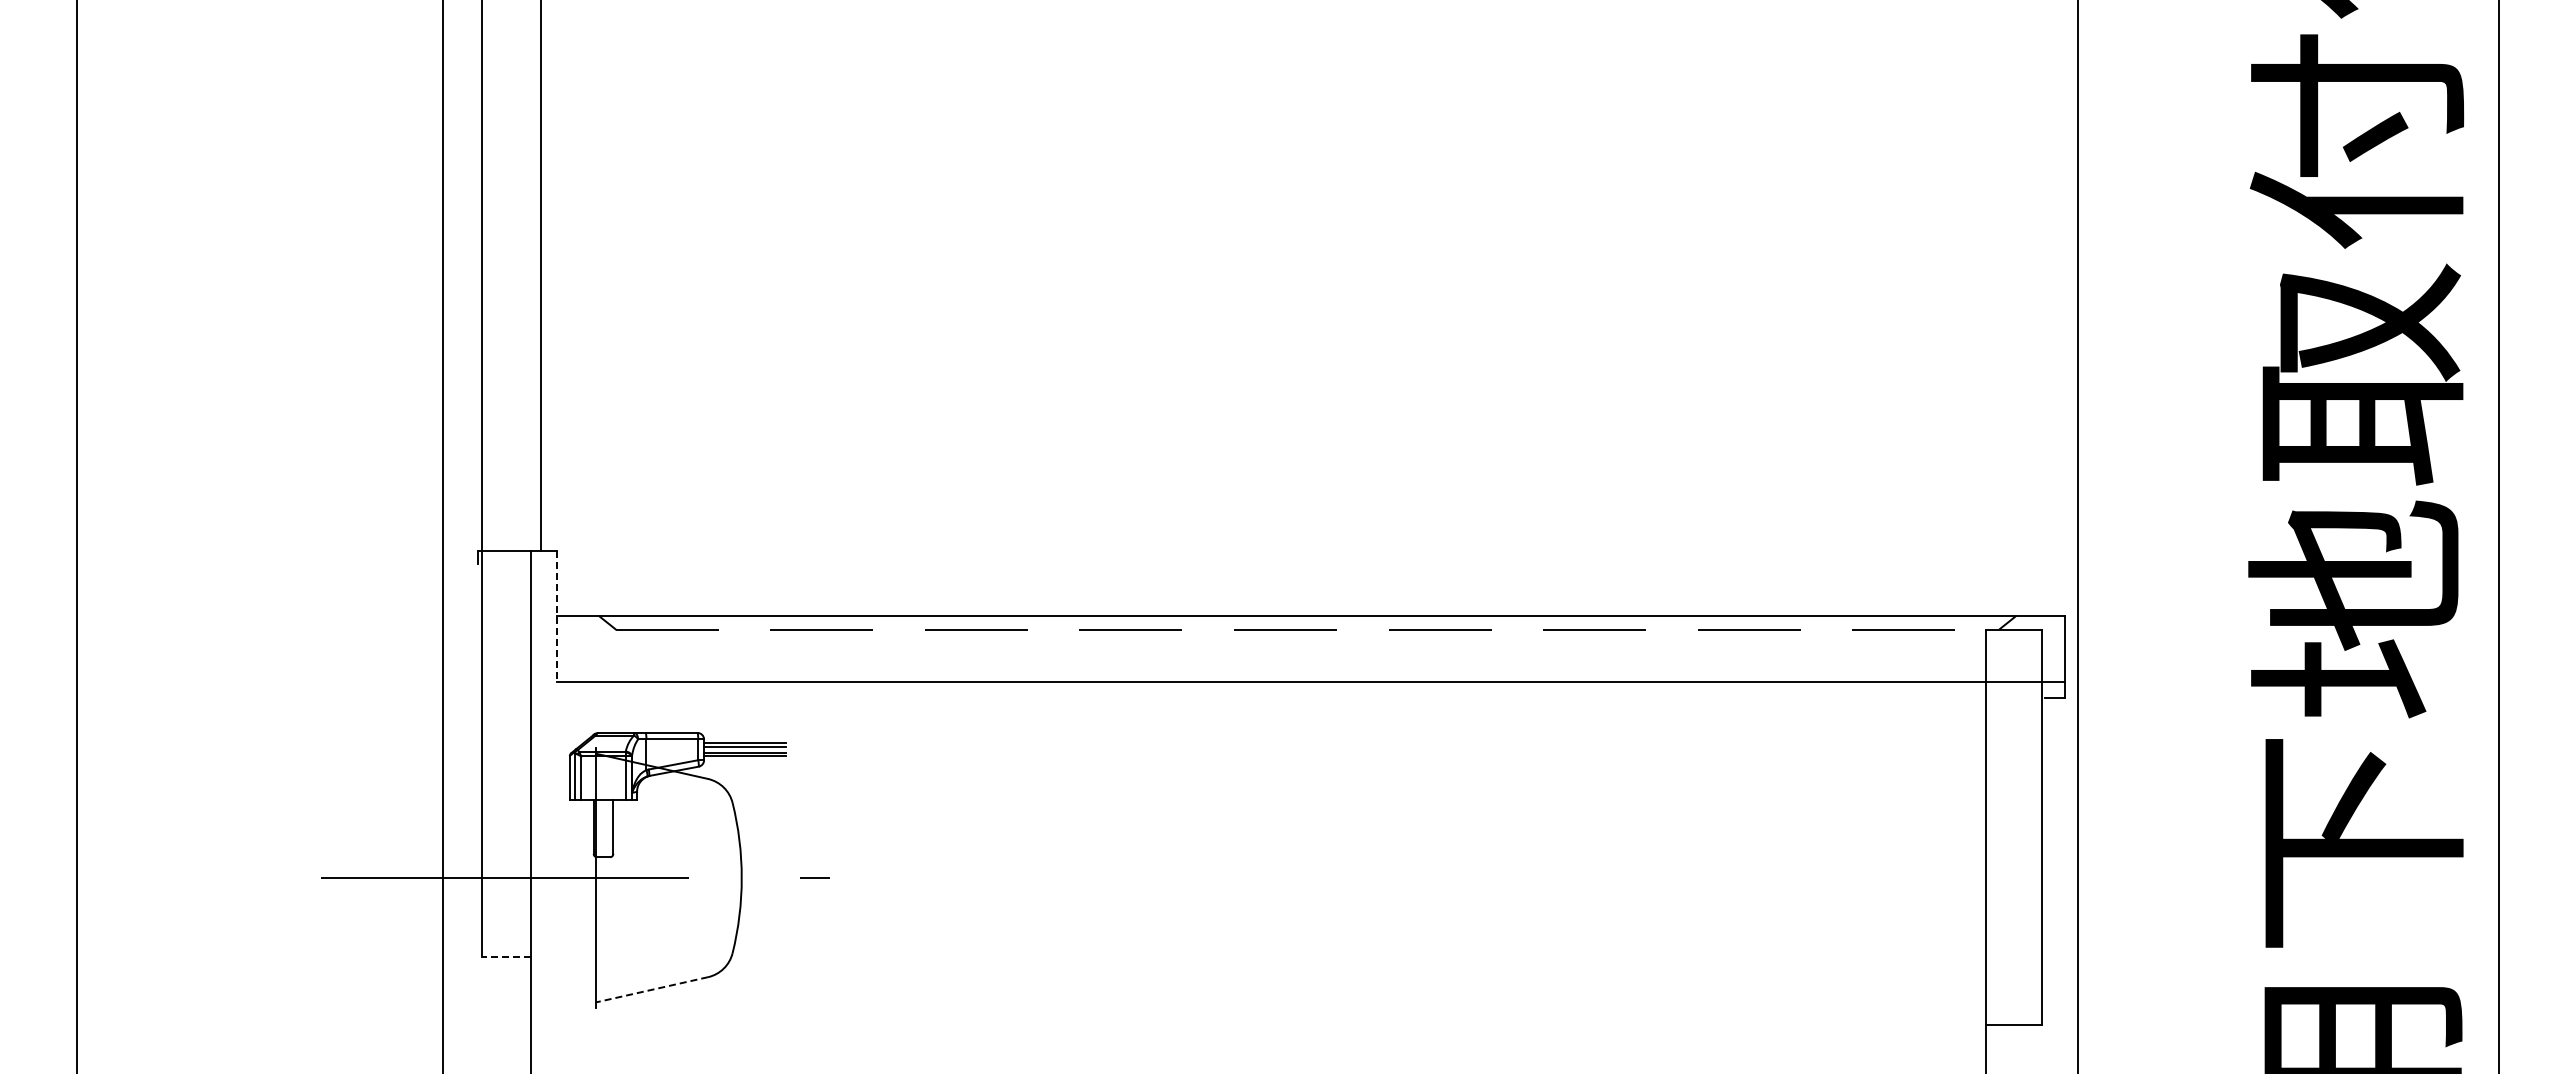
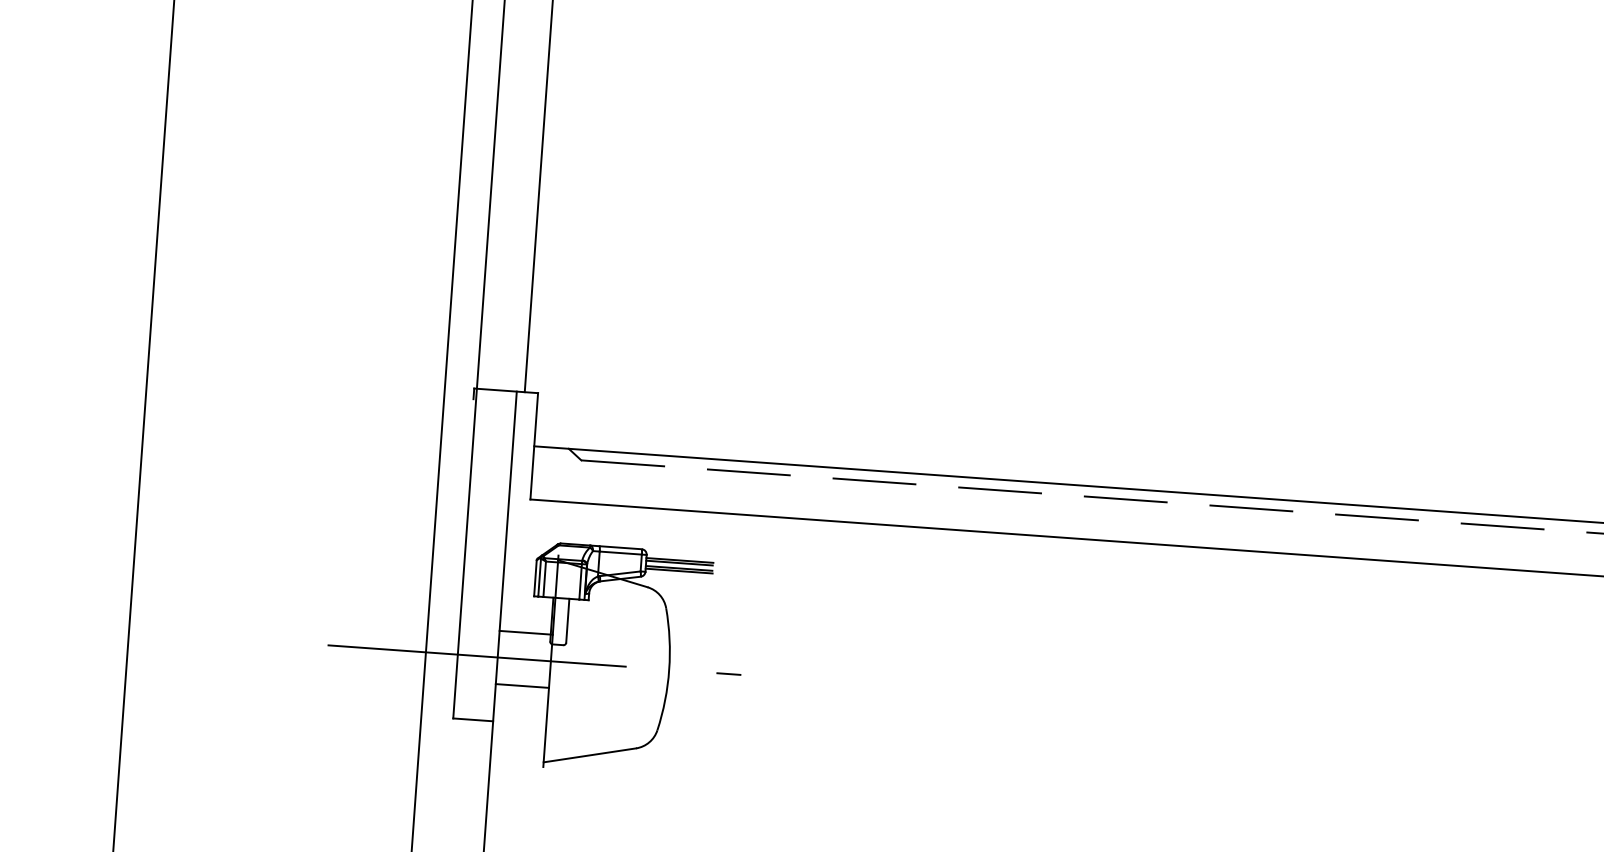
line: (556, 616) -> (533, 446), dashed -> solid
line: (563, 845) -> (526, 632), added
line: (563, 910) -> (522, 685), added
line: (506, 956) -> (473, 719), dashed -> solid
line: (651, 989) -> (589, 755), dashed -> solid

